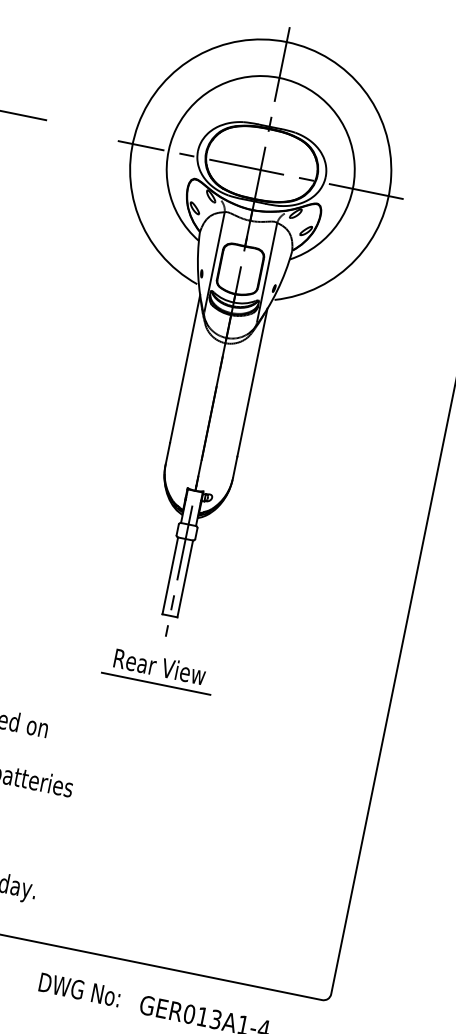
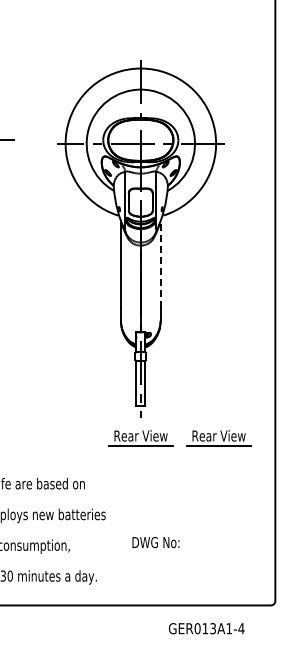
line: (252, 382) -> (160, 264), solid -> dashed
part: (290, 698) -> (218, 438), added
text: (79, 989) -> (155, 542), moved

